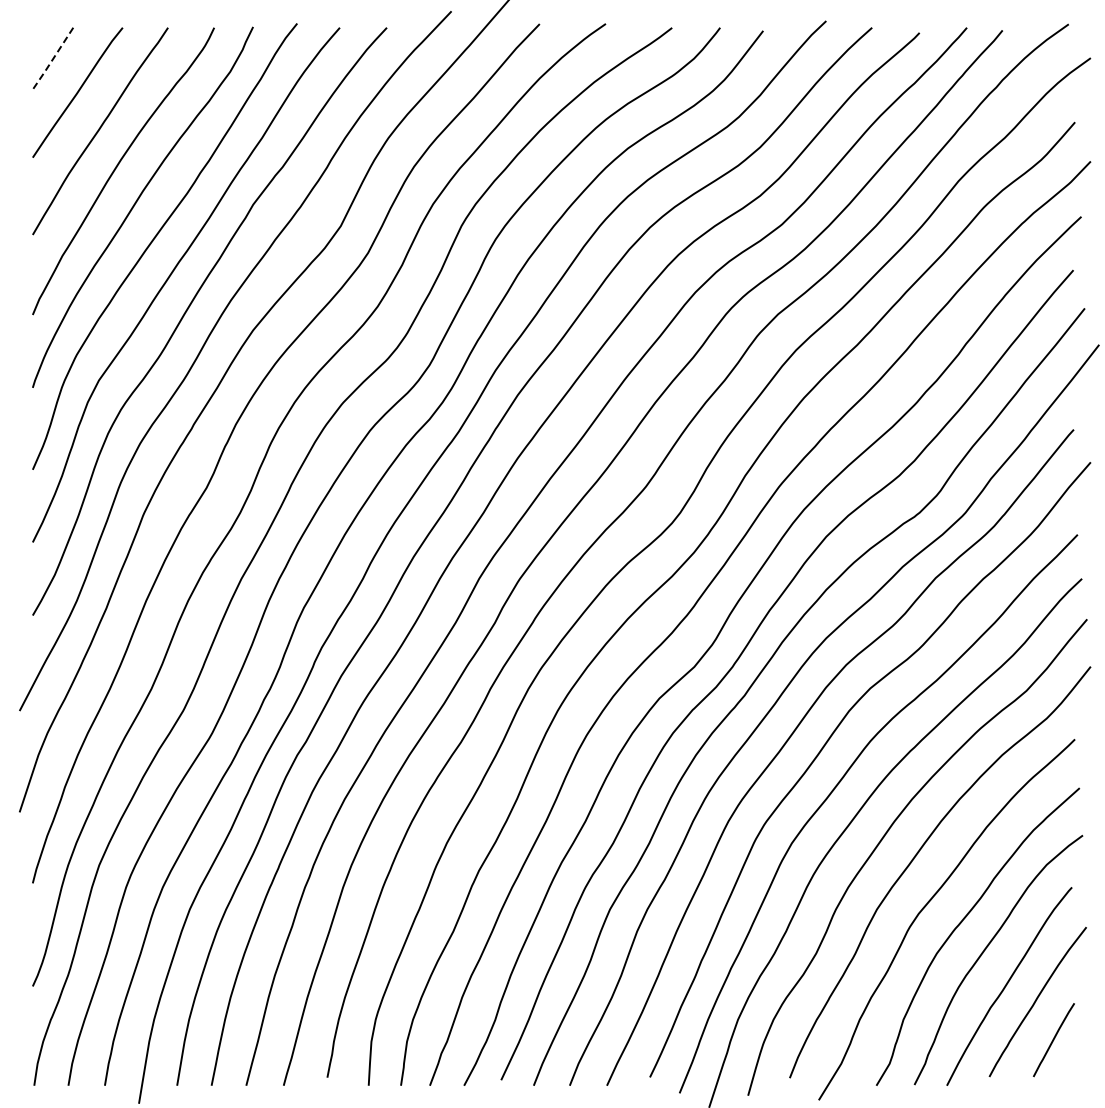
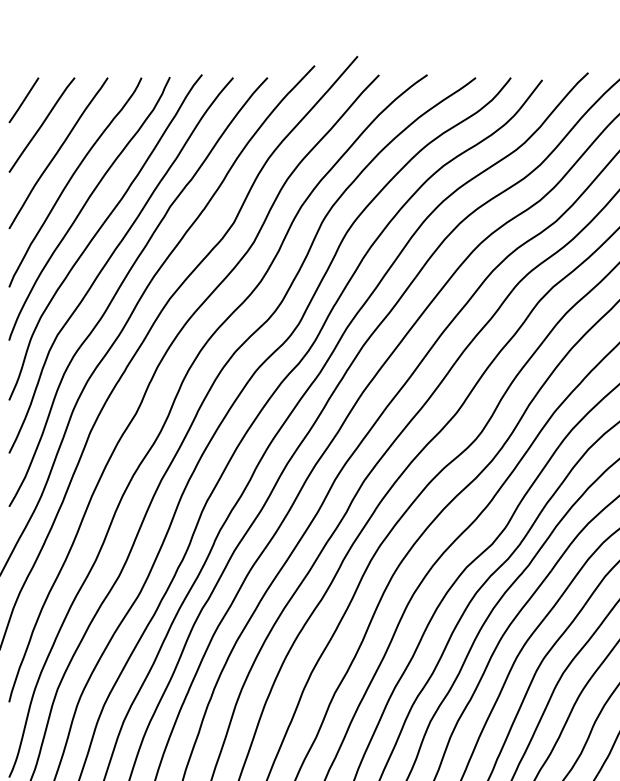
line: (52, 59) -> (23, 100), dashed -> solid

